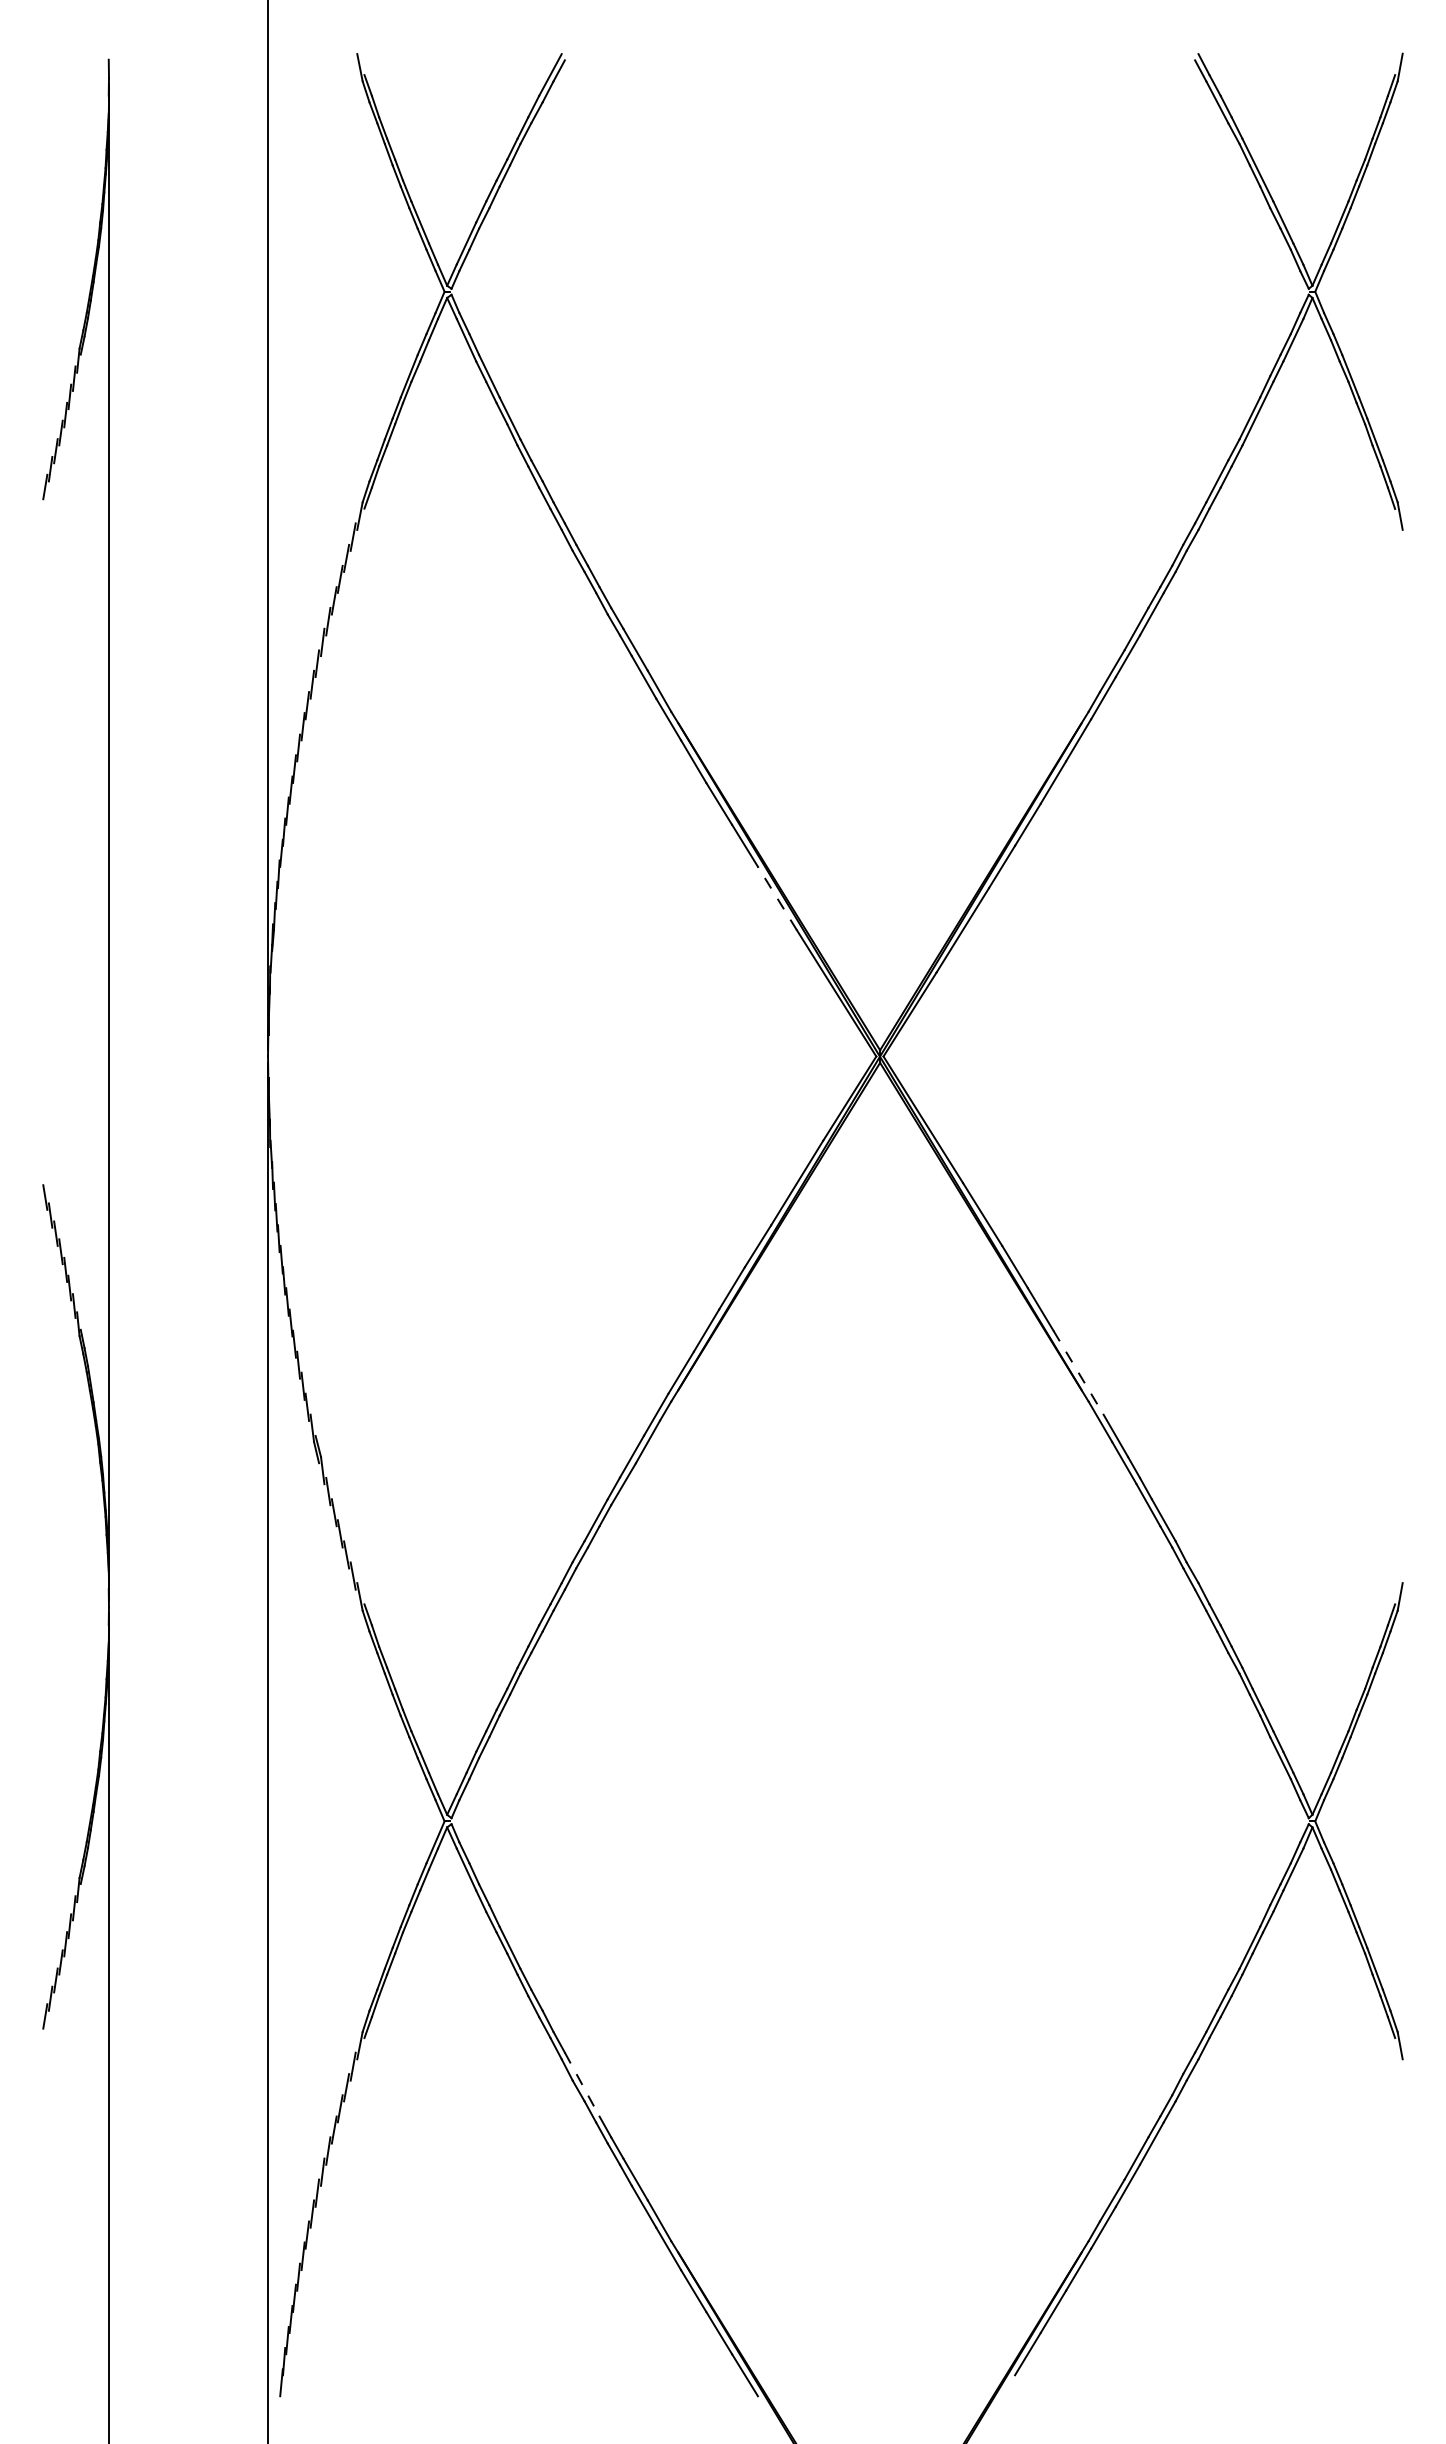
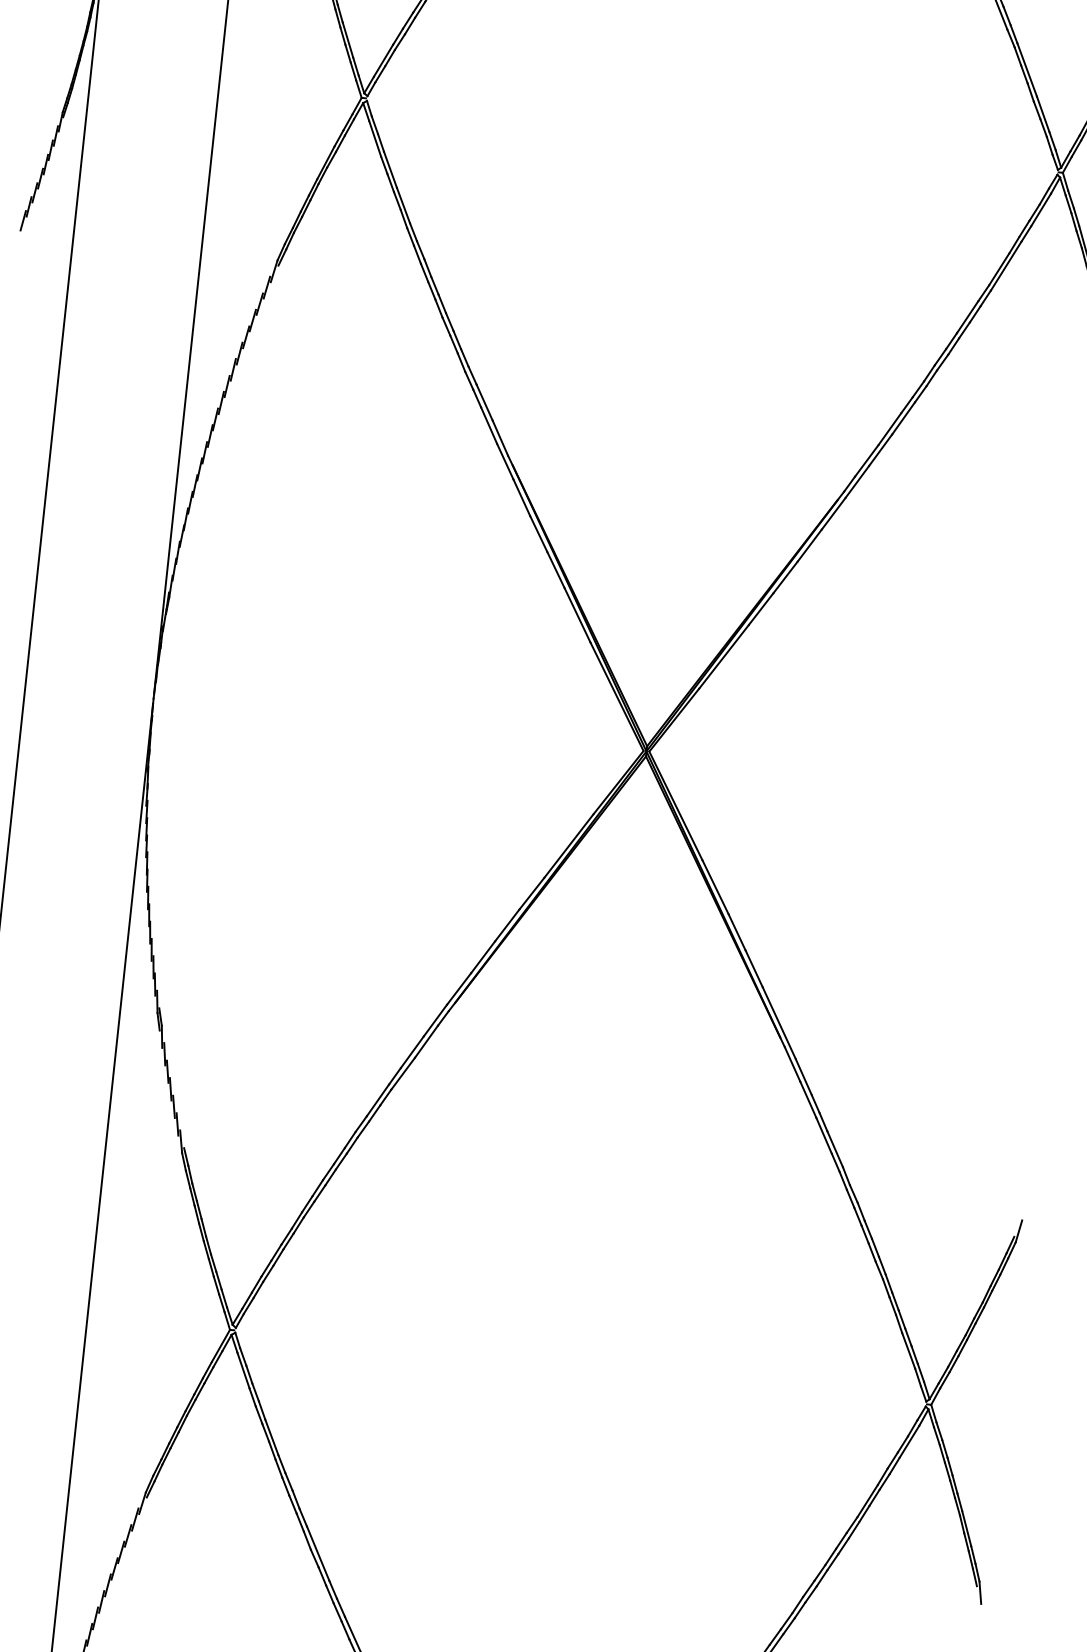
line: (777, 898) -> (577, 615), dashed -> solid
line: (1078, 1372) -> (779, 1022), dashed -> solid
line: (582, 2085) -> (318, 1554), dashed -> solid

